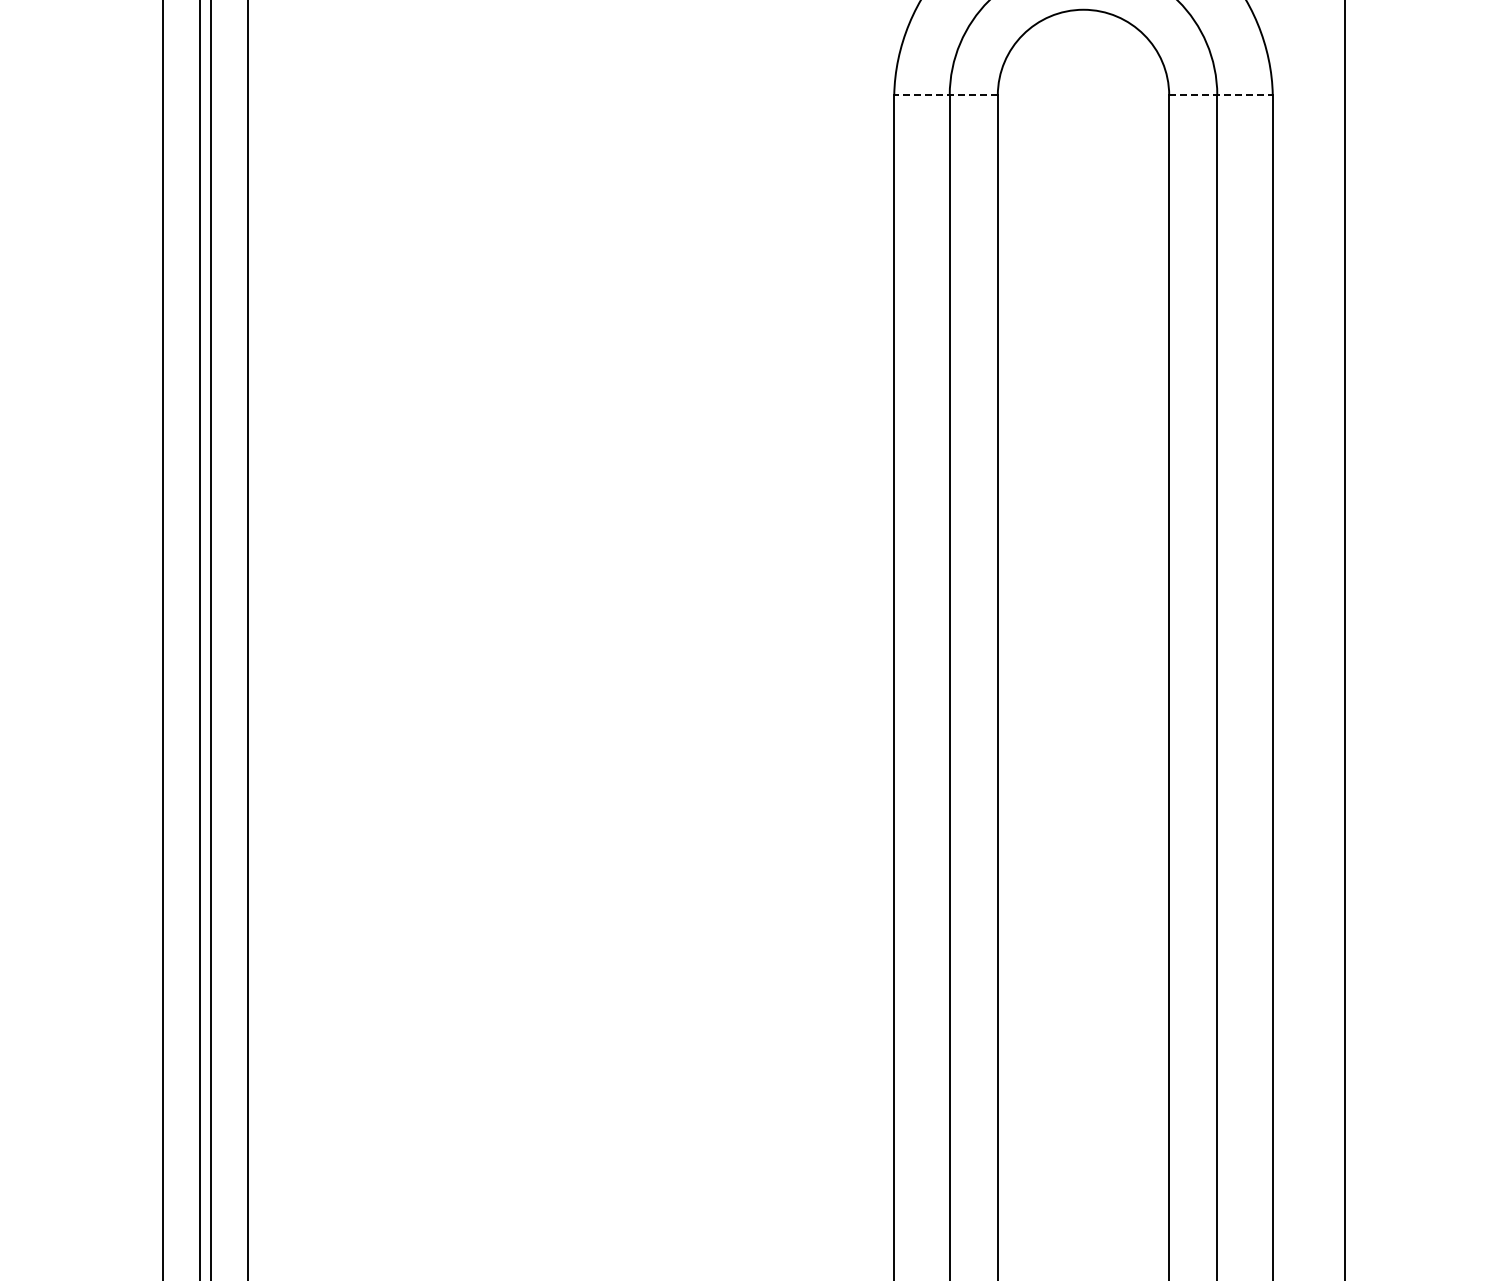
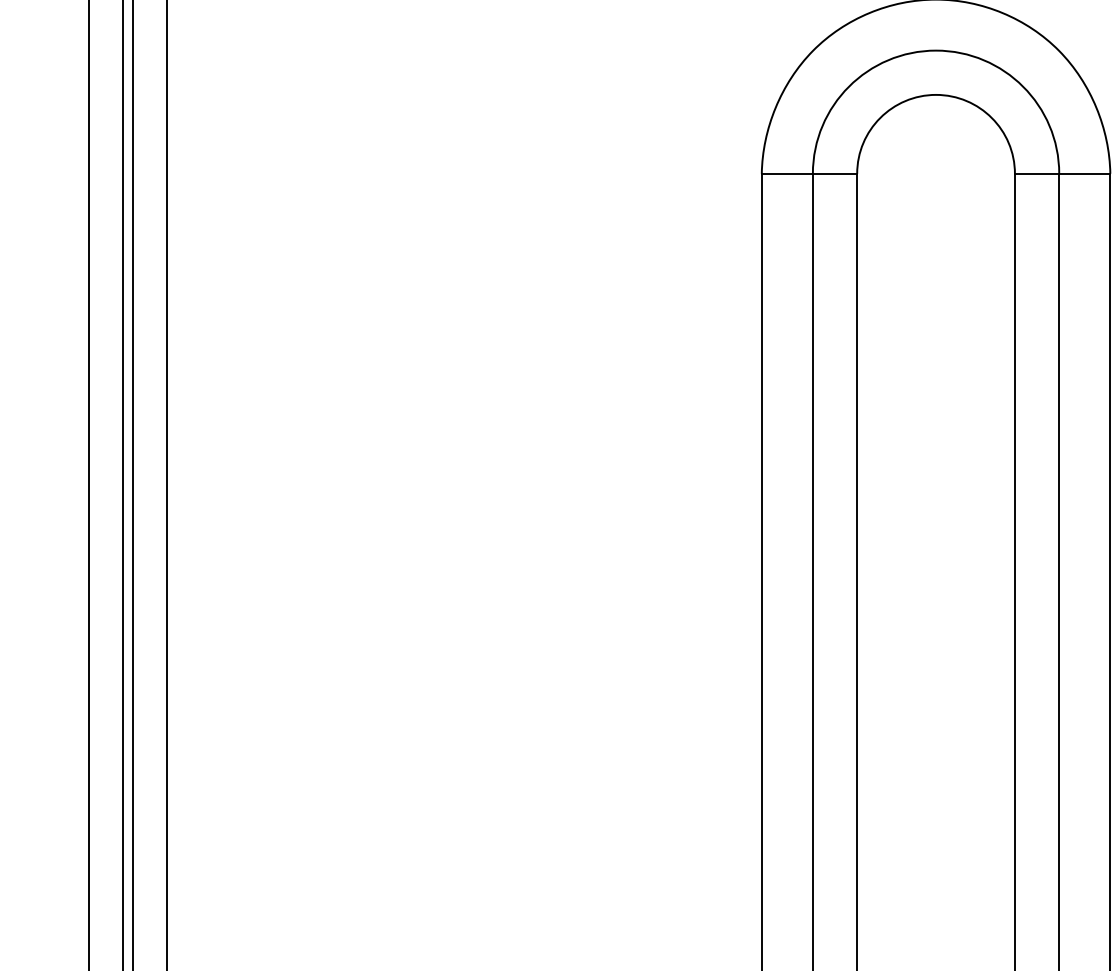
line: (946, 95) -> (809, 173), dashed -> solid
line: (1220, 95) -> (1062, 173), dashed -> solid

